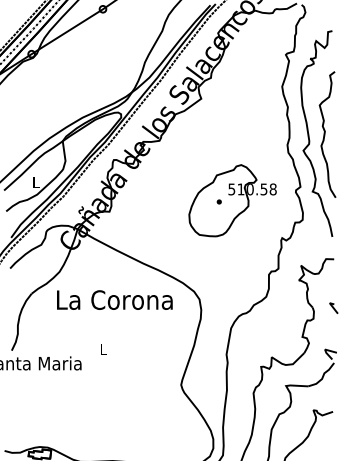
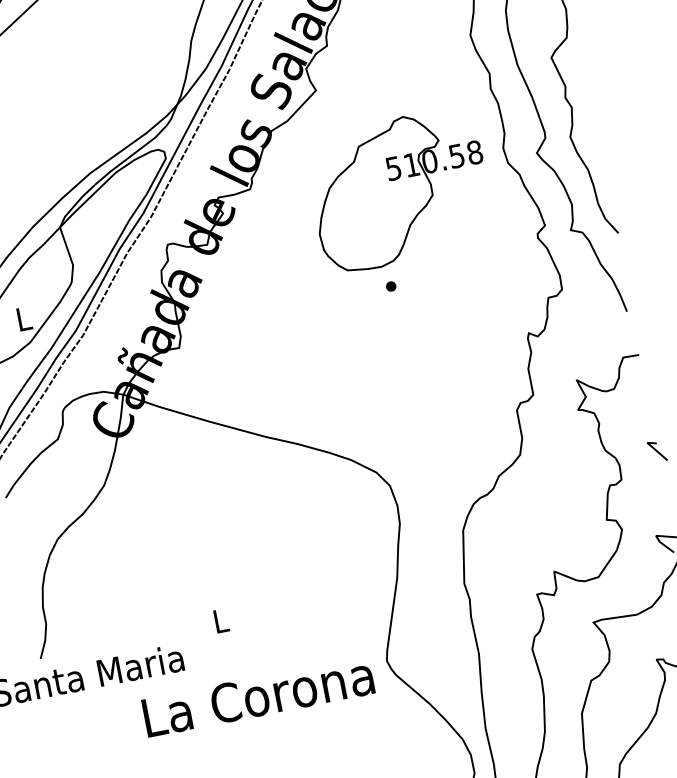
part: (232, 200) -> (399, 190), moved
text: (114, 299) -> (257, 695), moved

